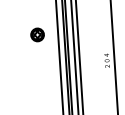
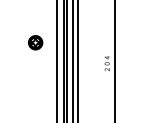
part: (37, 34) -> (35, 42), moved

